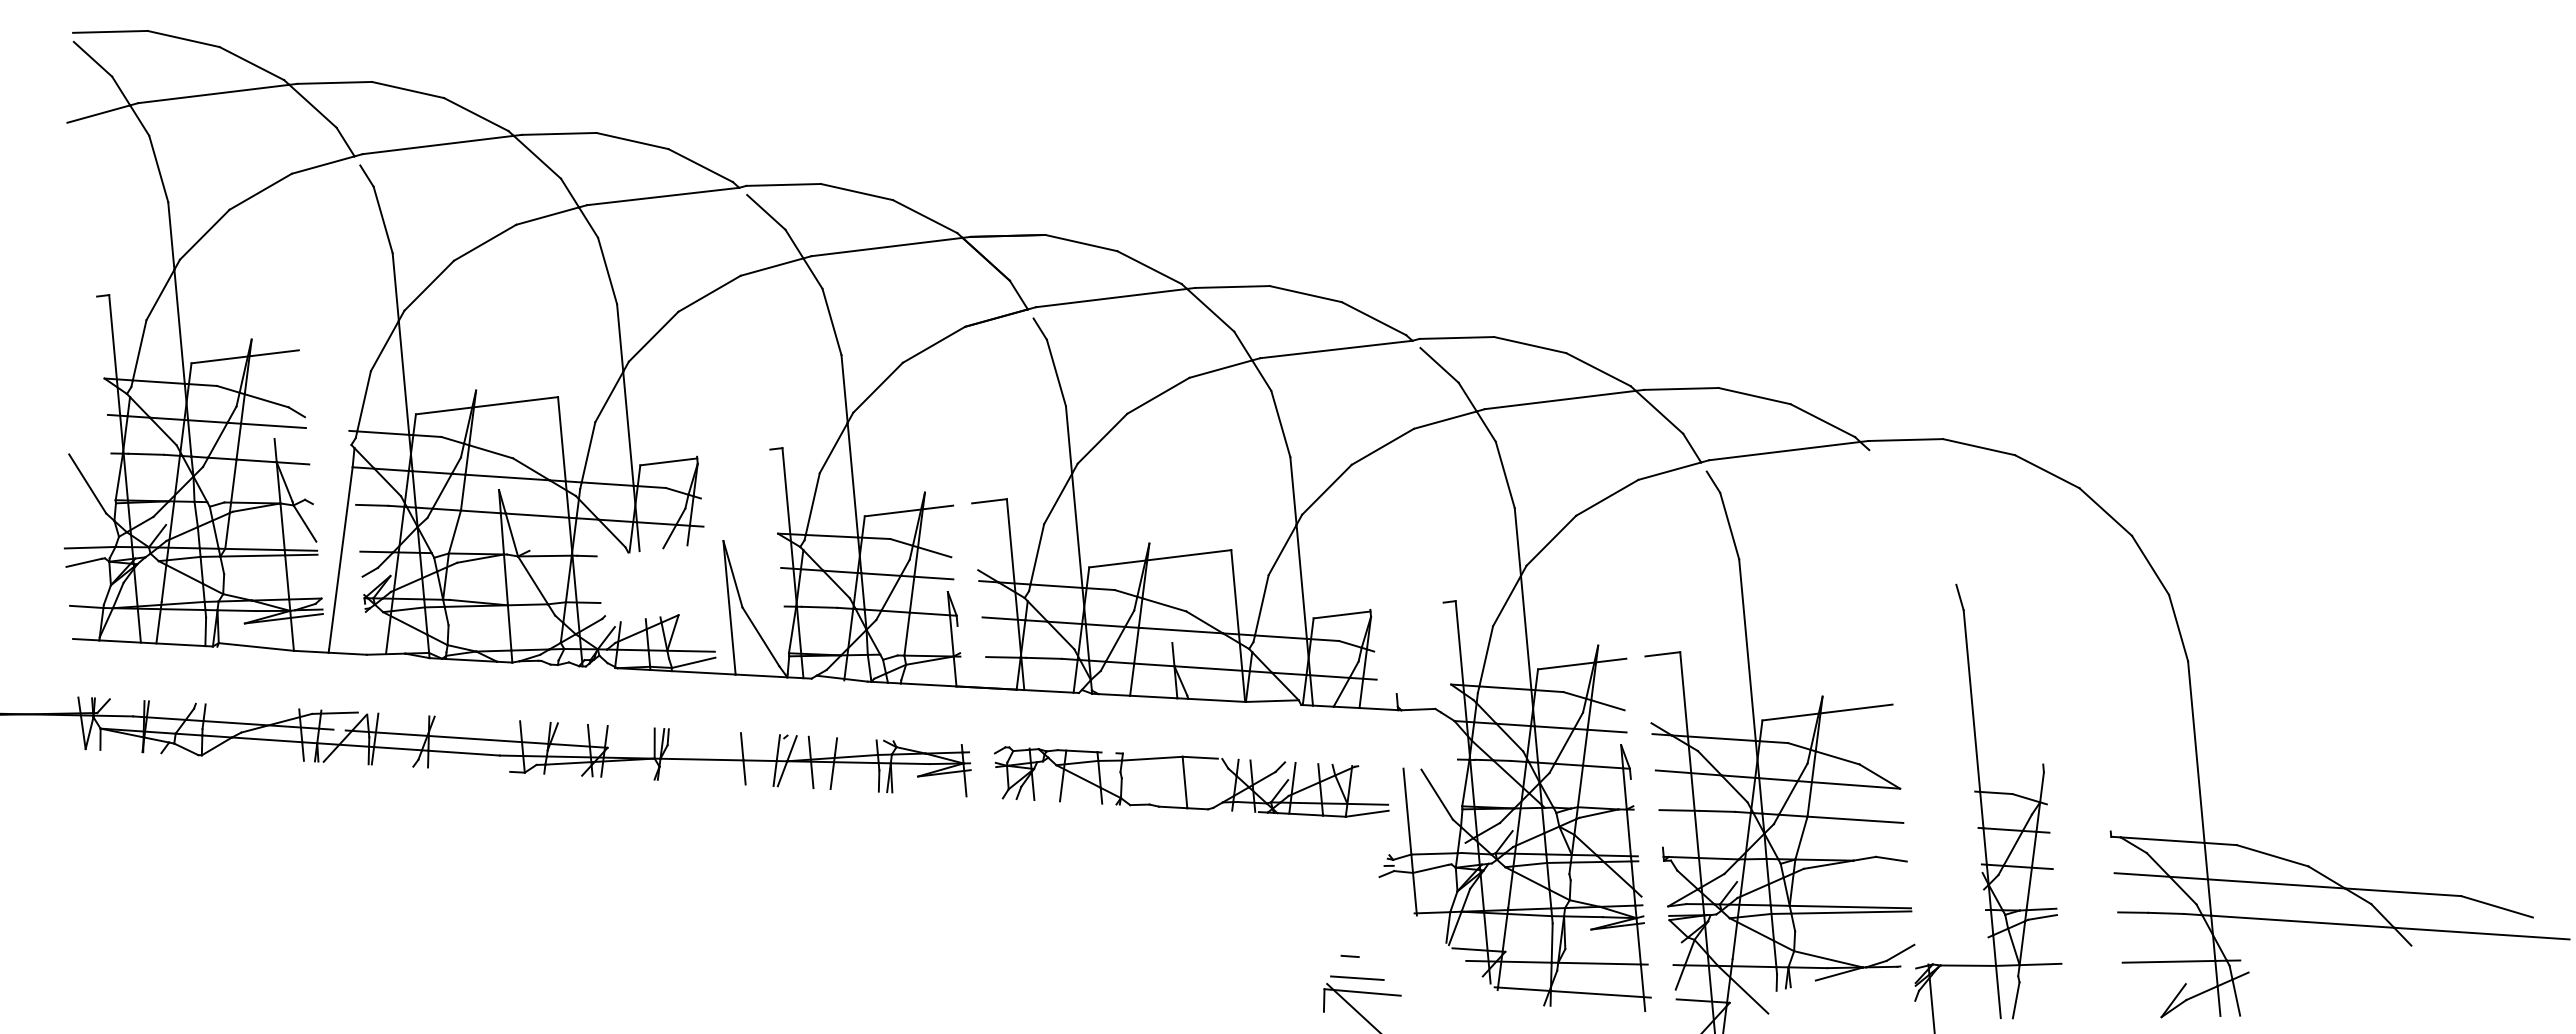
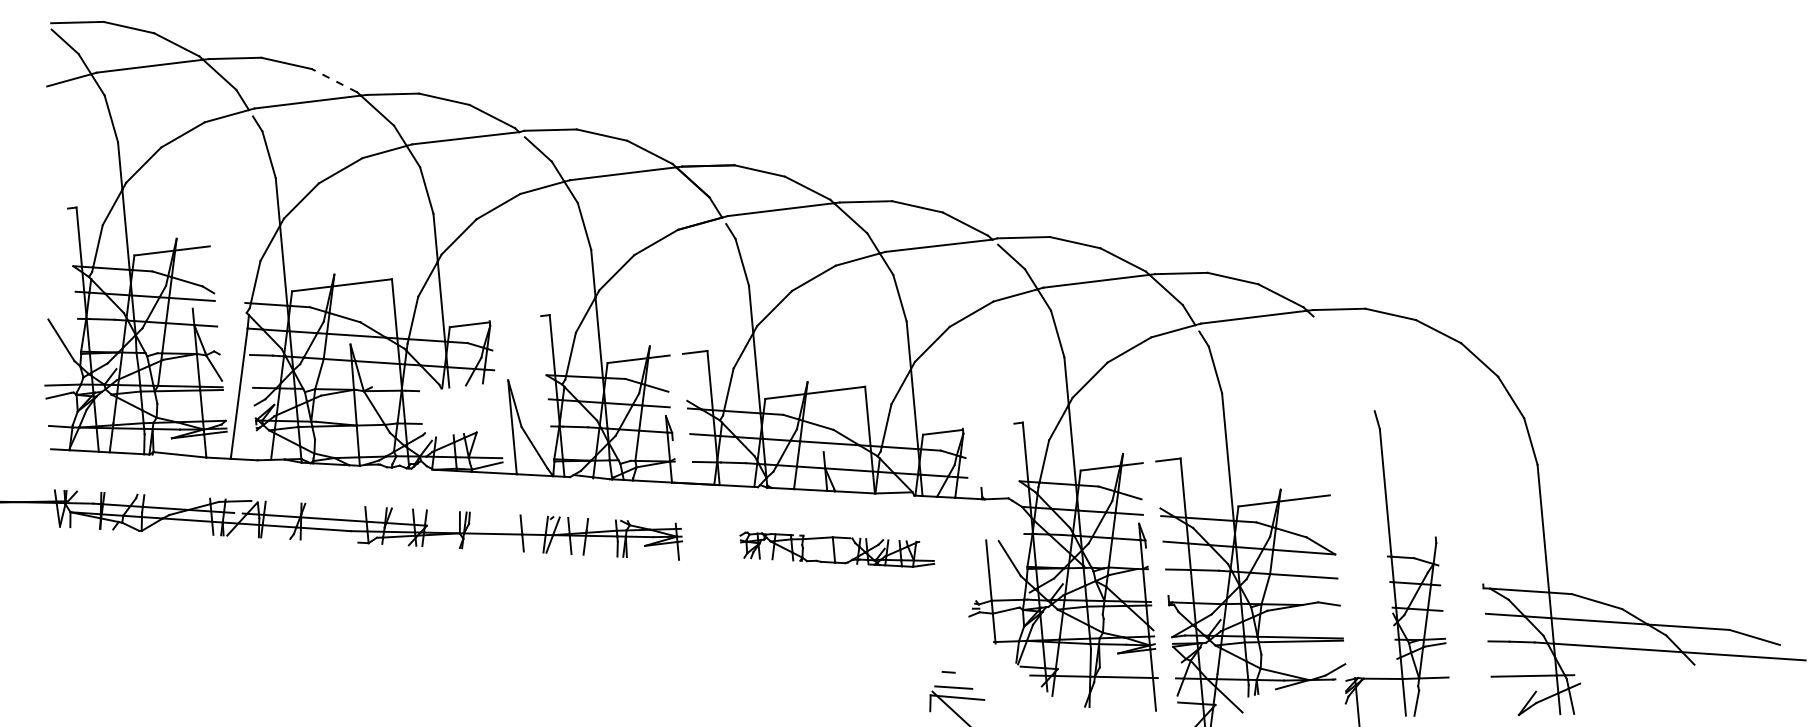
line: (475, 114) -> (333, 80), solid -> dashed
part: (1191, 781) -> (837, 549), size x0.7
line: (1572, 992) -> (1104, 697), removed

